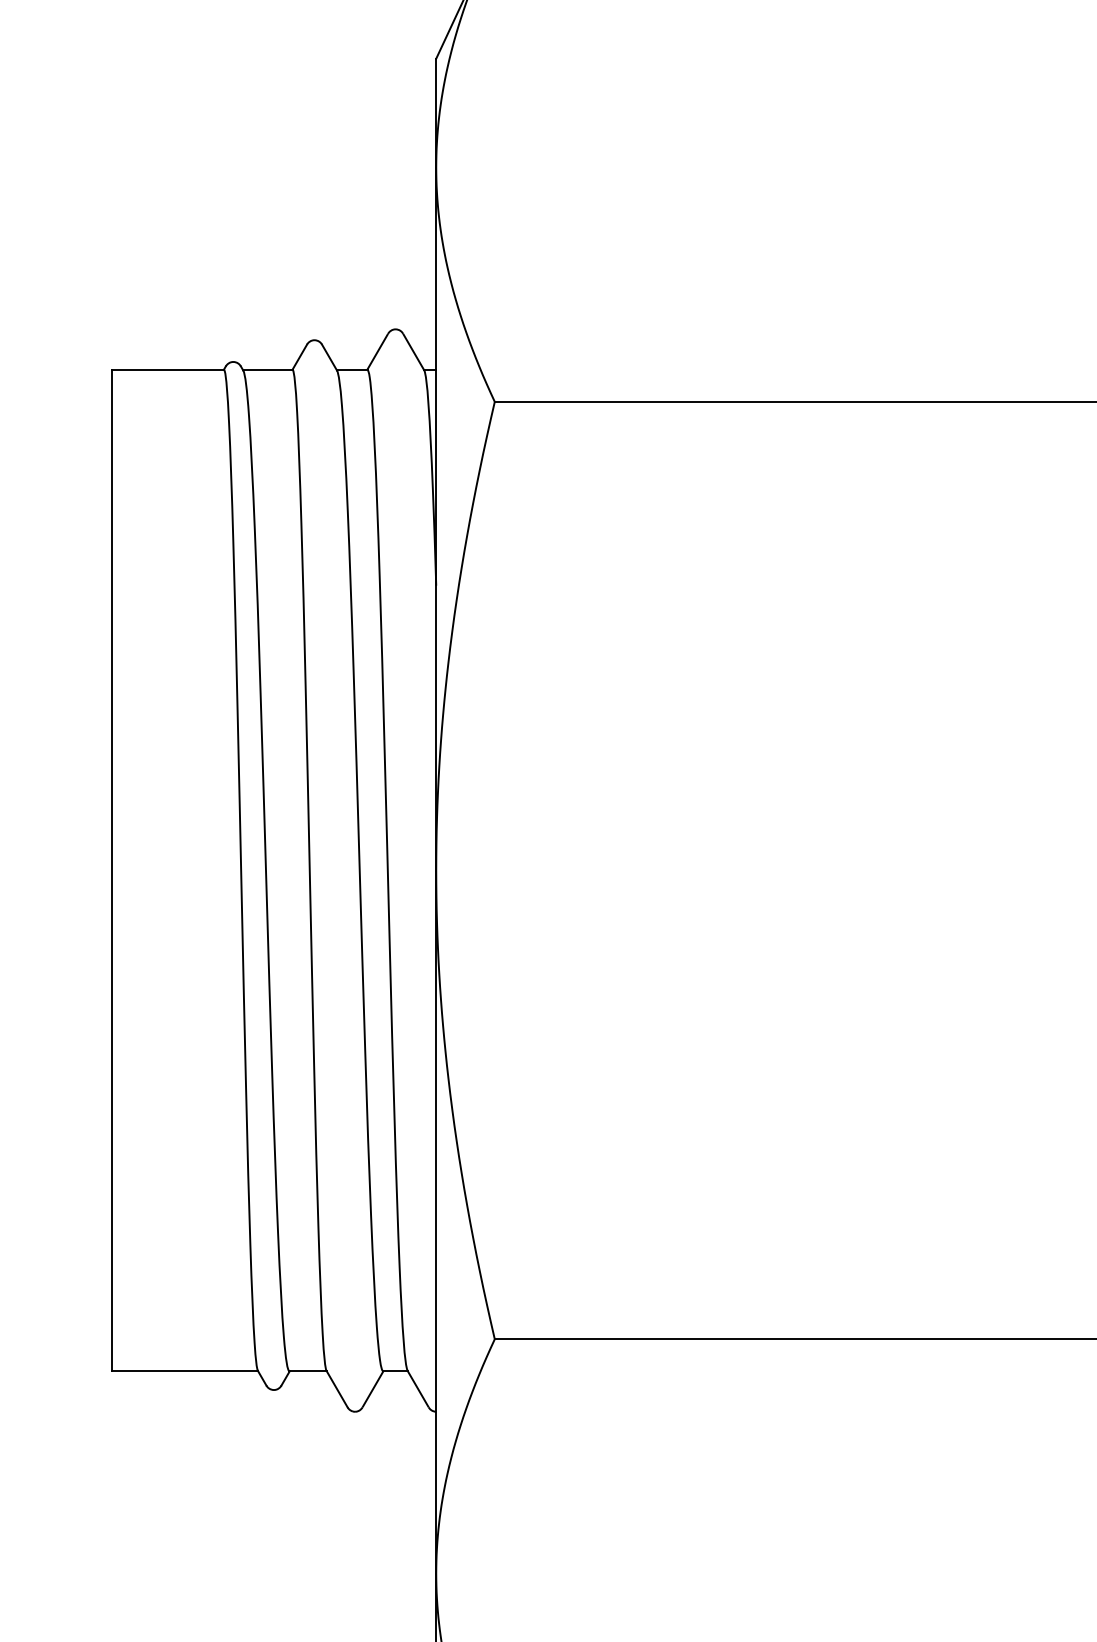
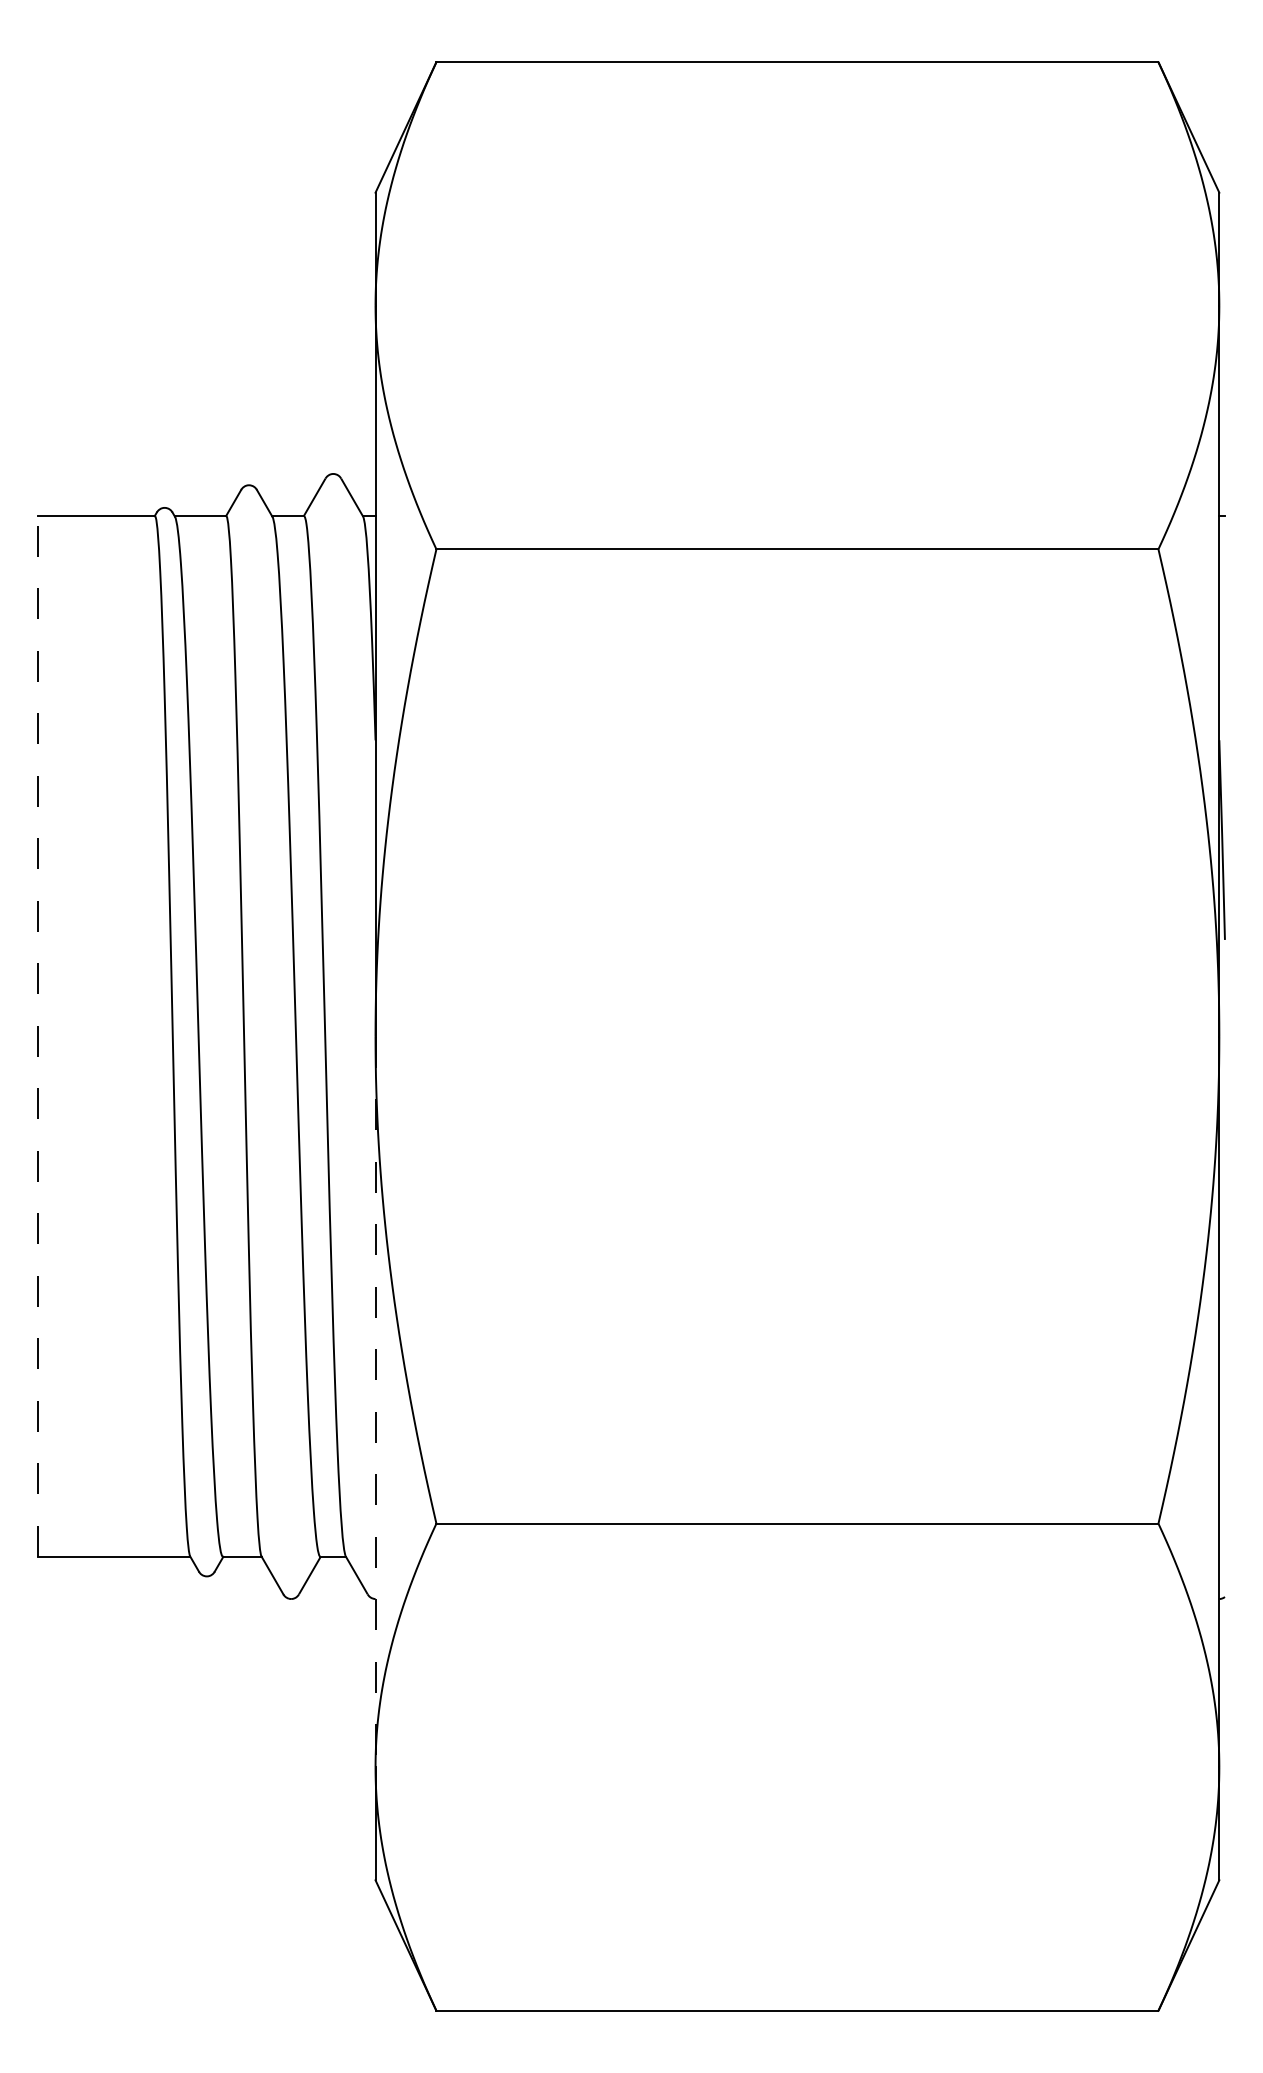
line: (111, 870) -> (38, 1036), solid -> dashed
line: (436, 1222) -> (375, 1402), solid -> dashed

